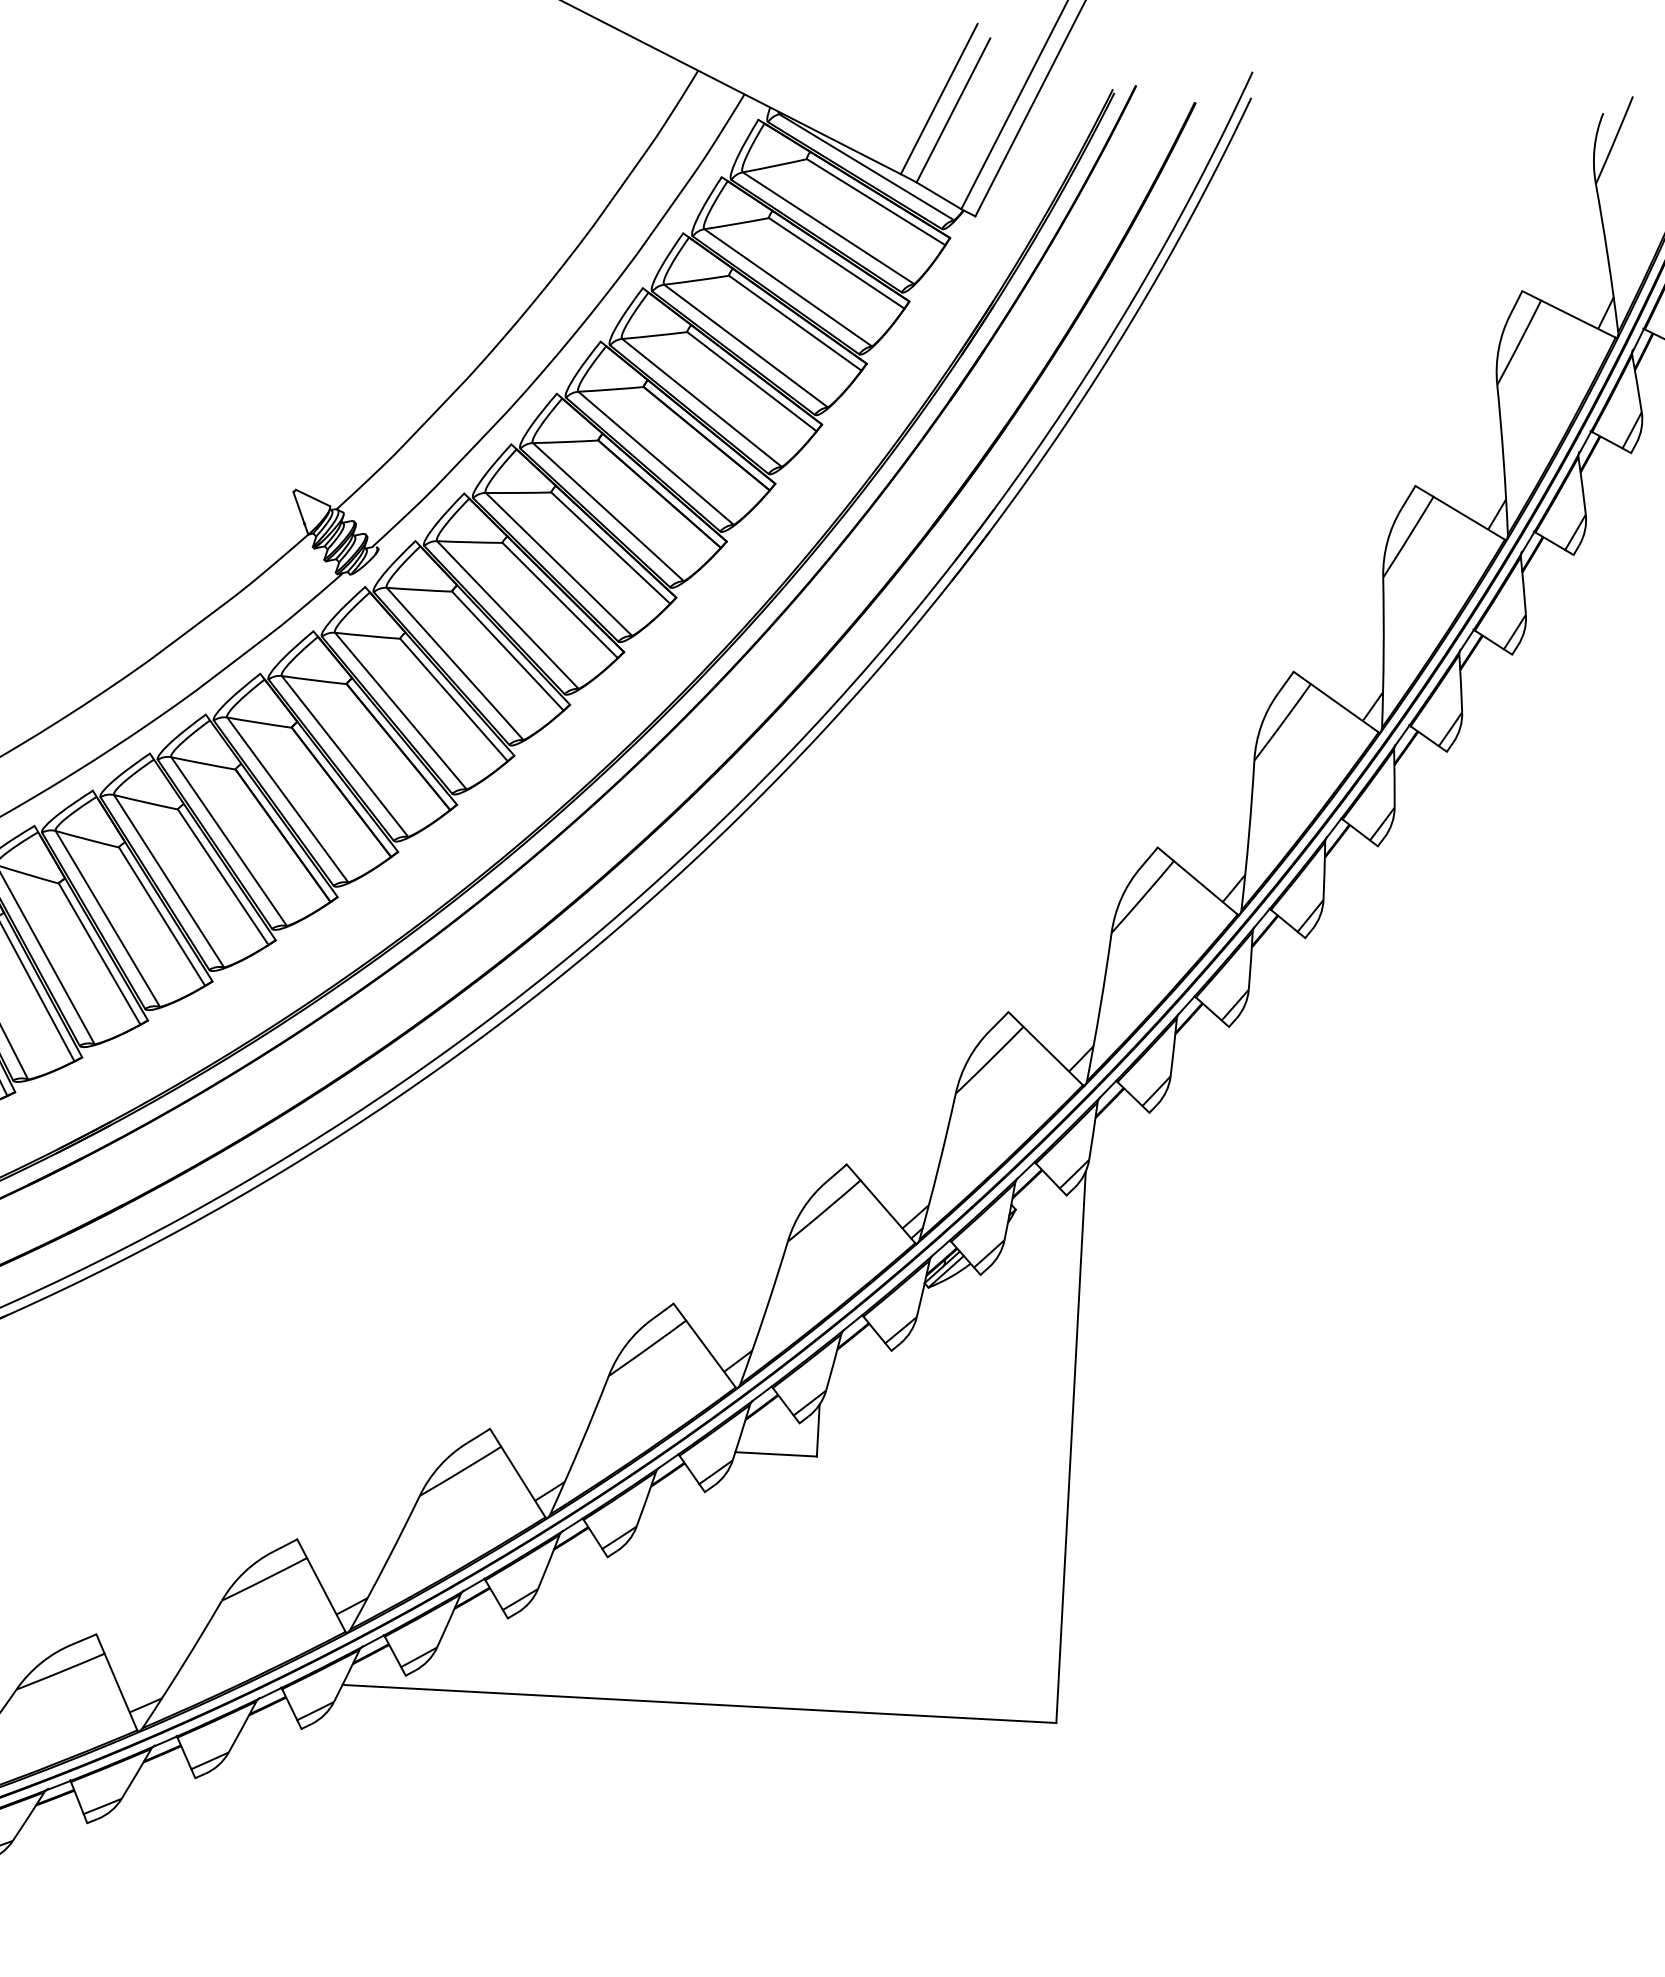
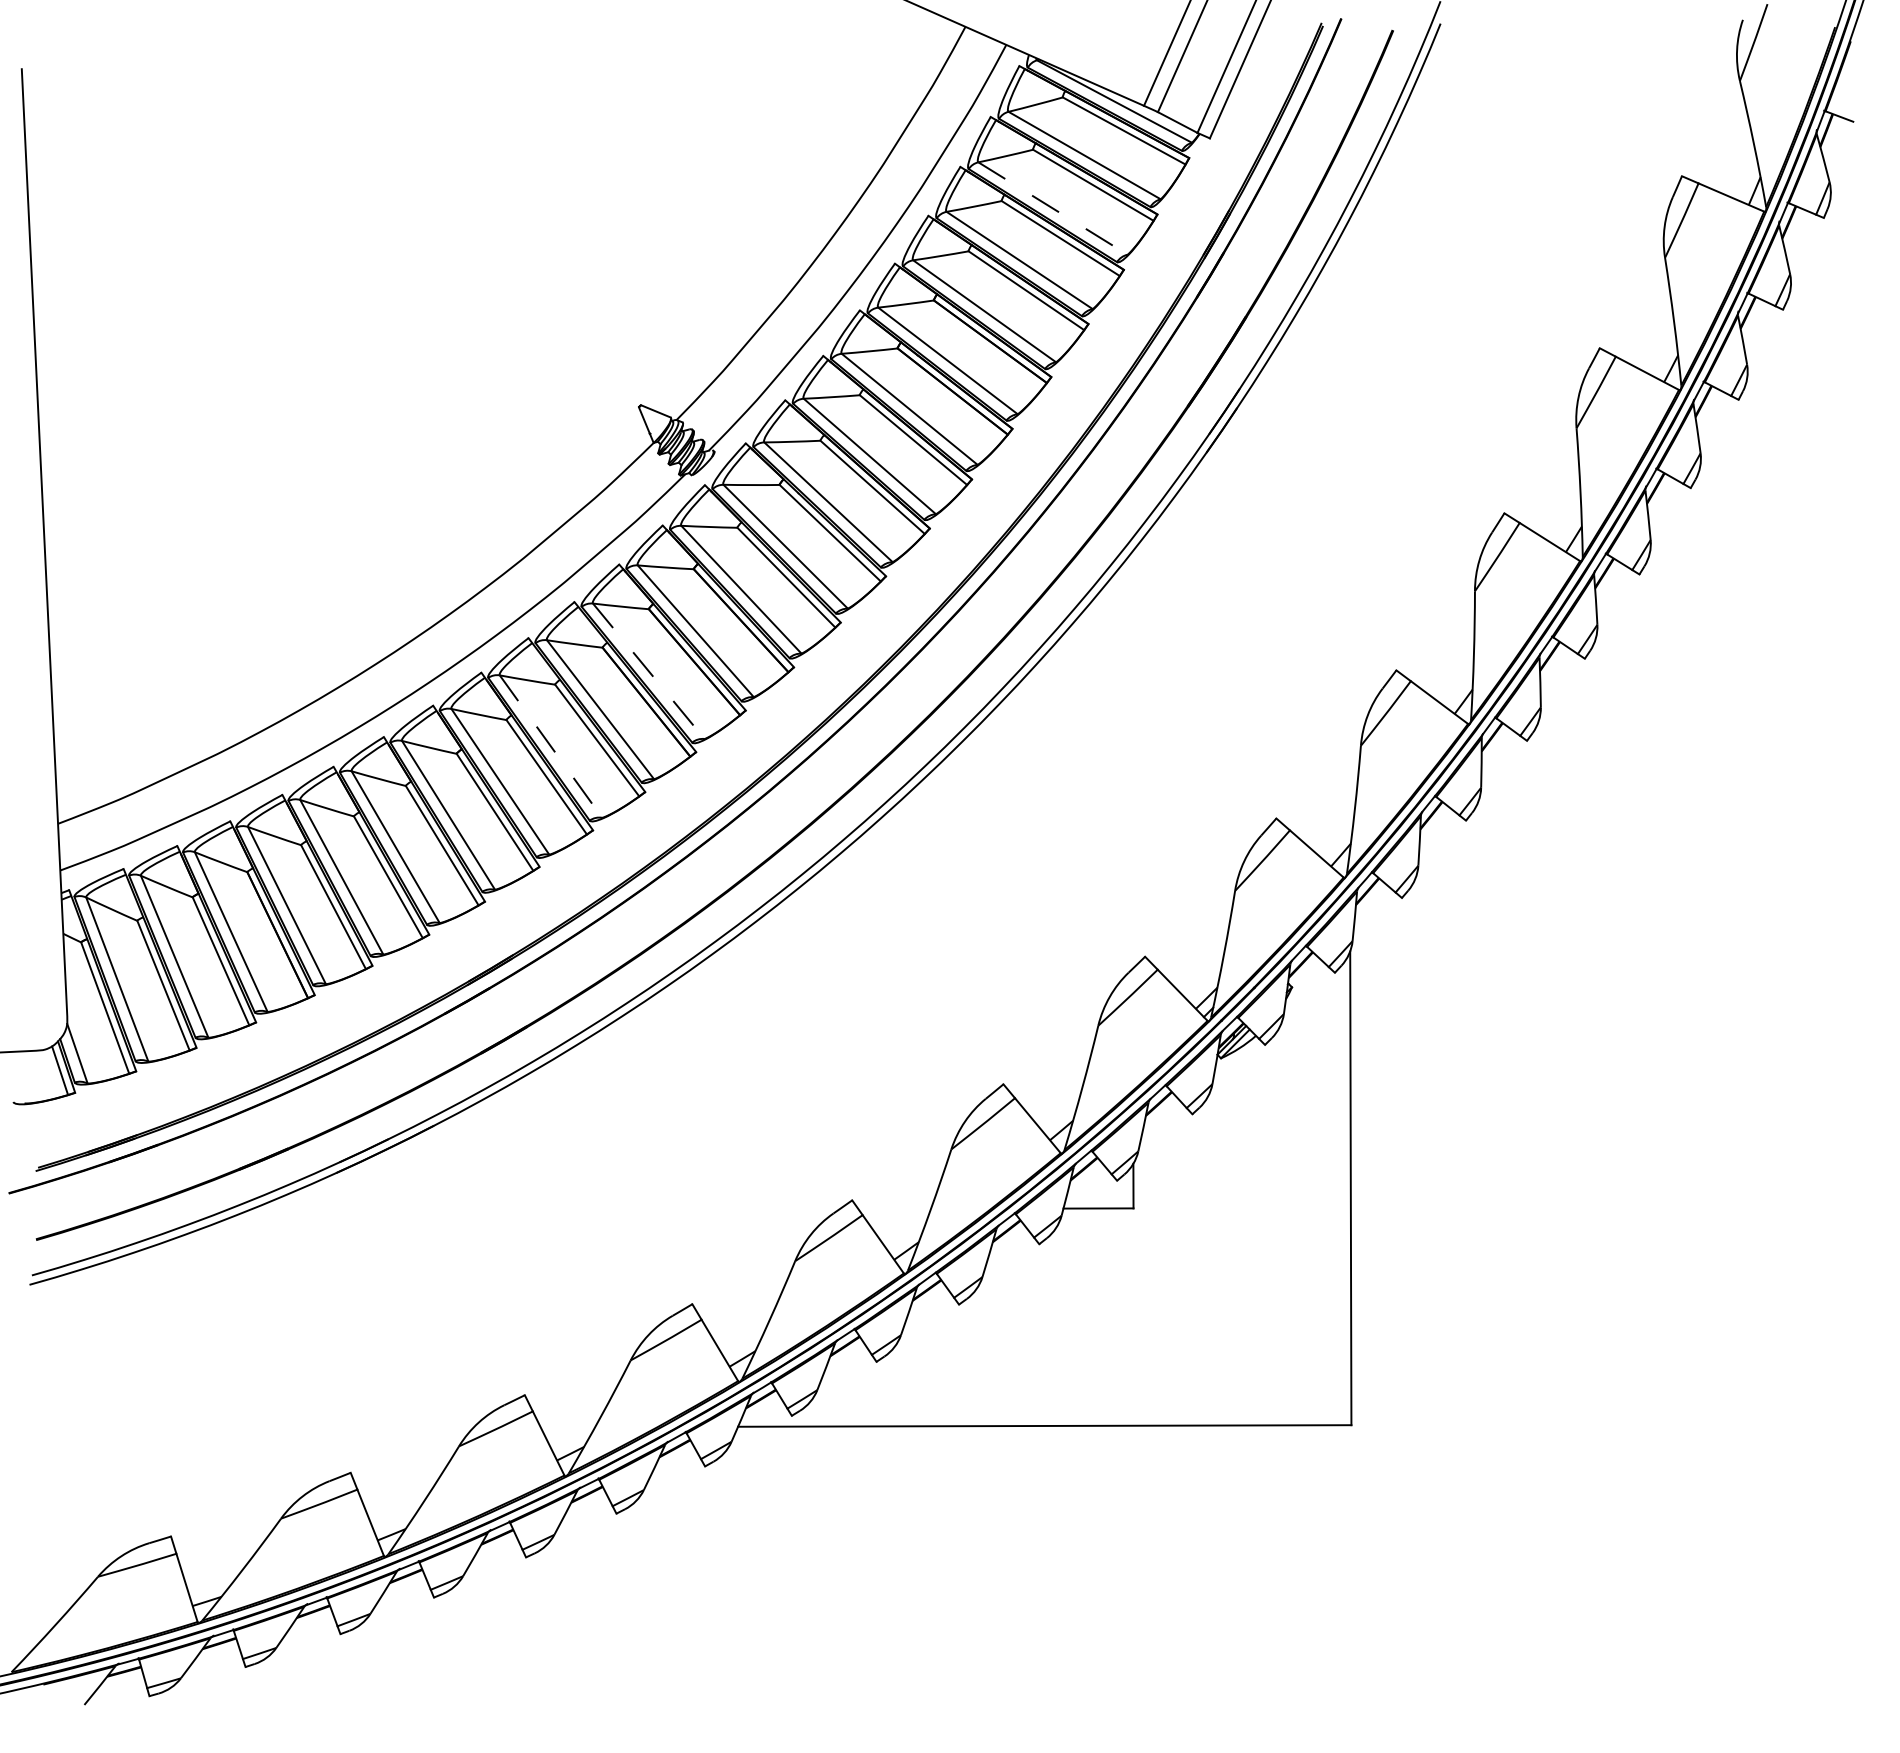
line: (788, 287) -> (1053, 208), solid -> dashed
line: (287, 800) -> (648, 671), solid -> dashed
line: (169, 881) -> (551, 746), solid -> dashed

